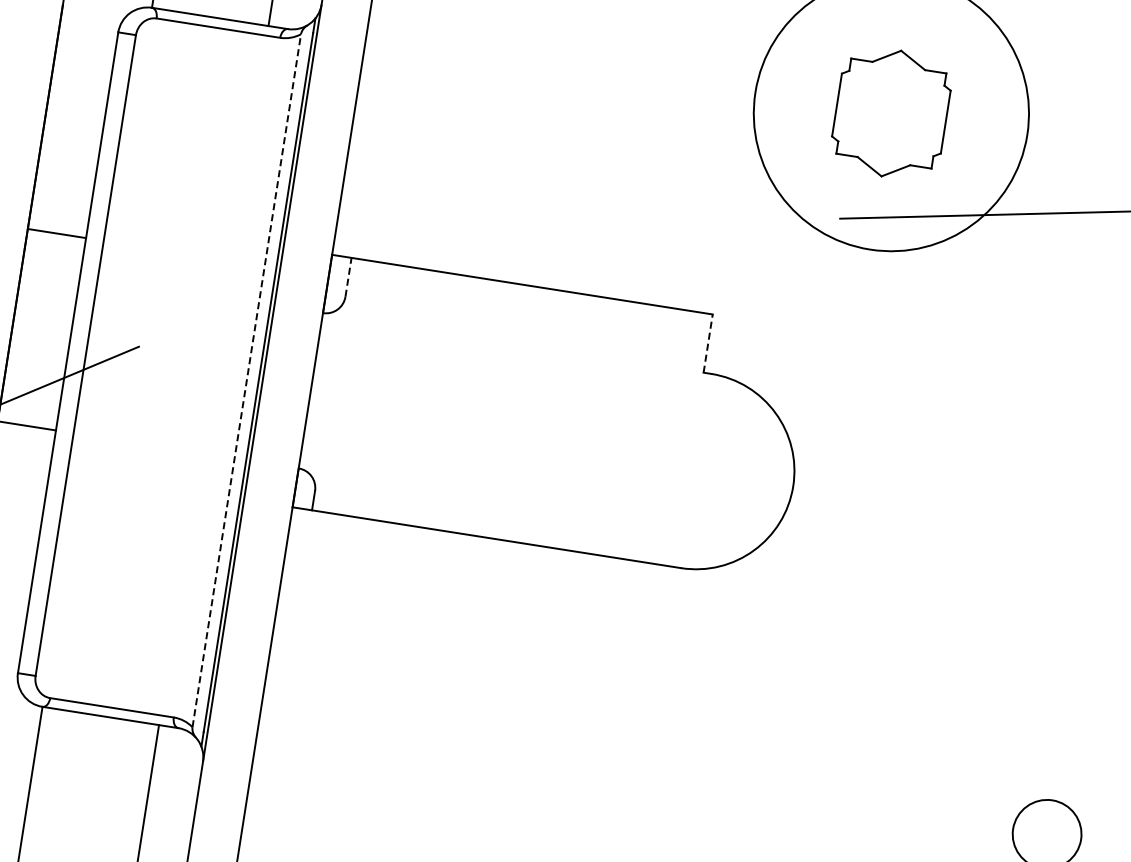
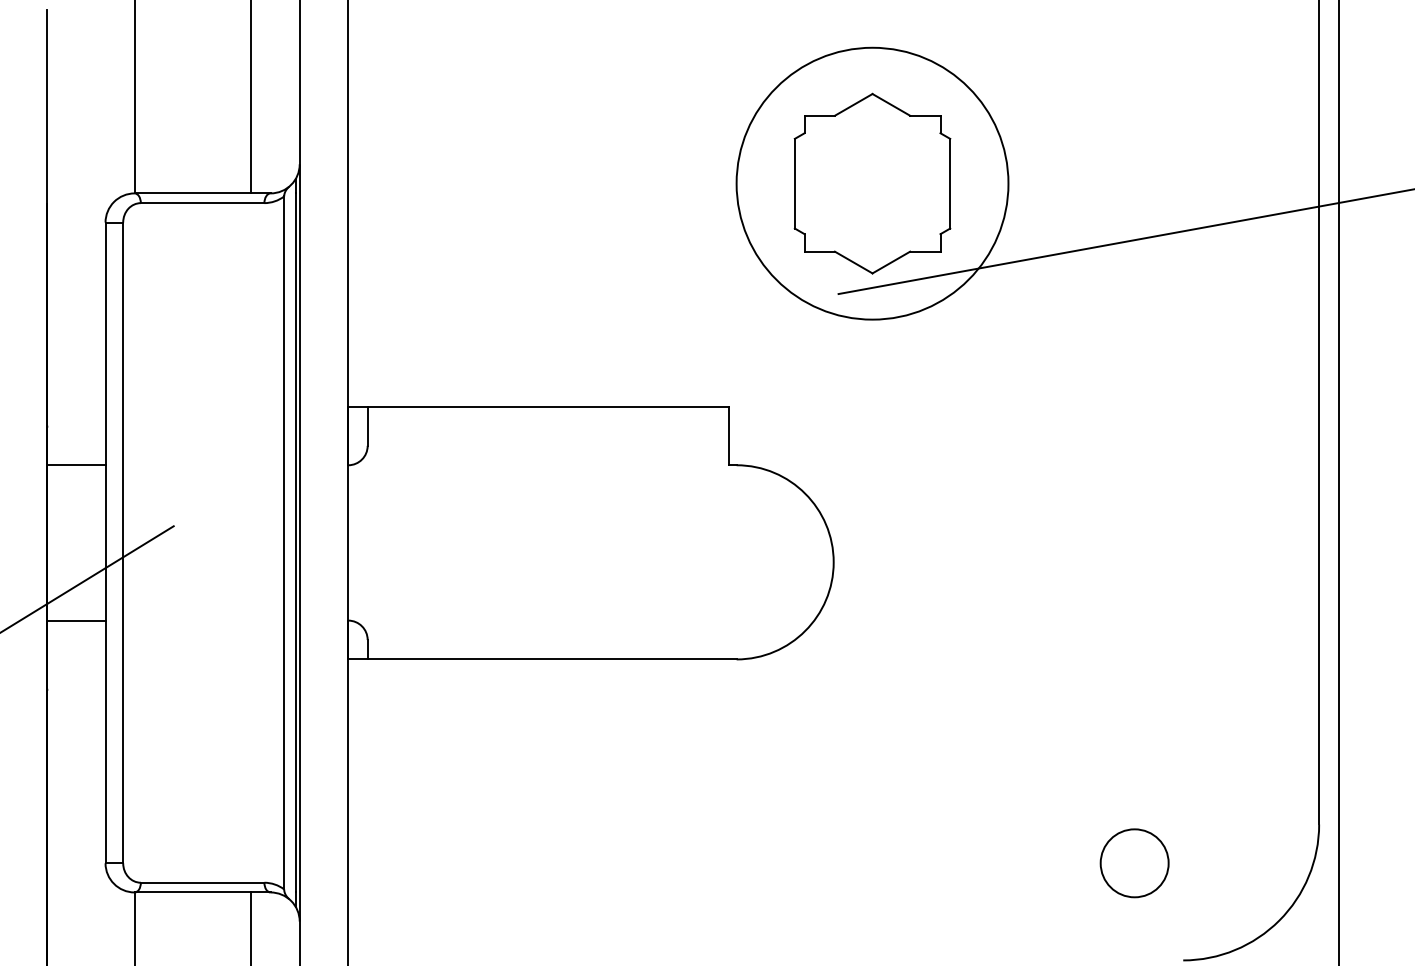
part: (891, 113) -> (872, 183), size x1.43
line: (57, 233) -> (76, 465), moved
line: (348, 276) -> (367, 425), dashed -> solid
line: (707, 342) -> (728, 435), dashed -> solid
line: (247, 380) -> (284, 542), dashed -> solid

